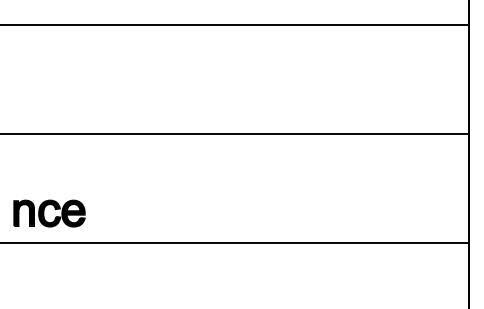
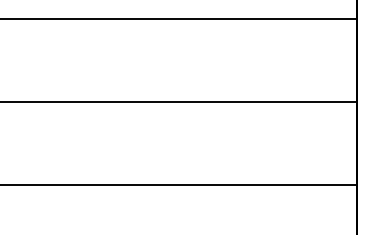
part: (49, 213) -> (37, 162), removed

